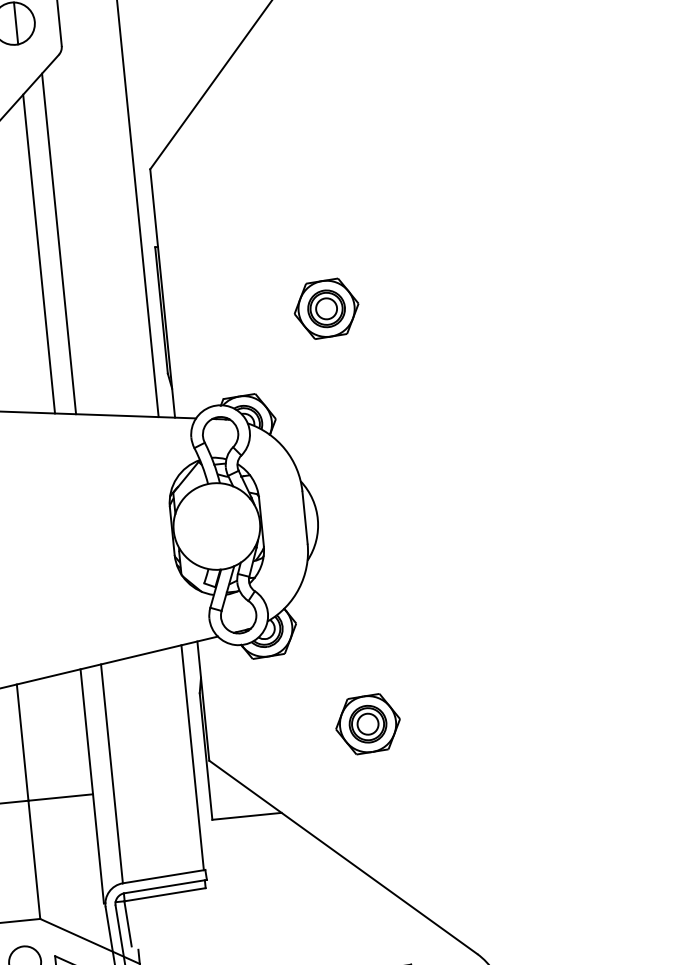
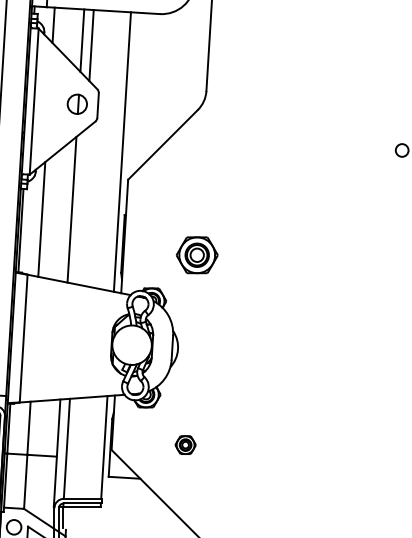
line: (58, 243) -> (81, 206), removed
part: (327, 309) -> (197, 255), size x1.4
part: (367, 722) -> (185, 444), size x0.7

